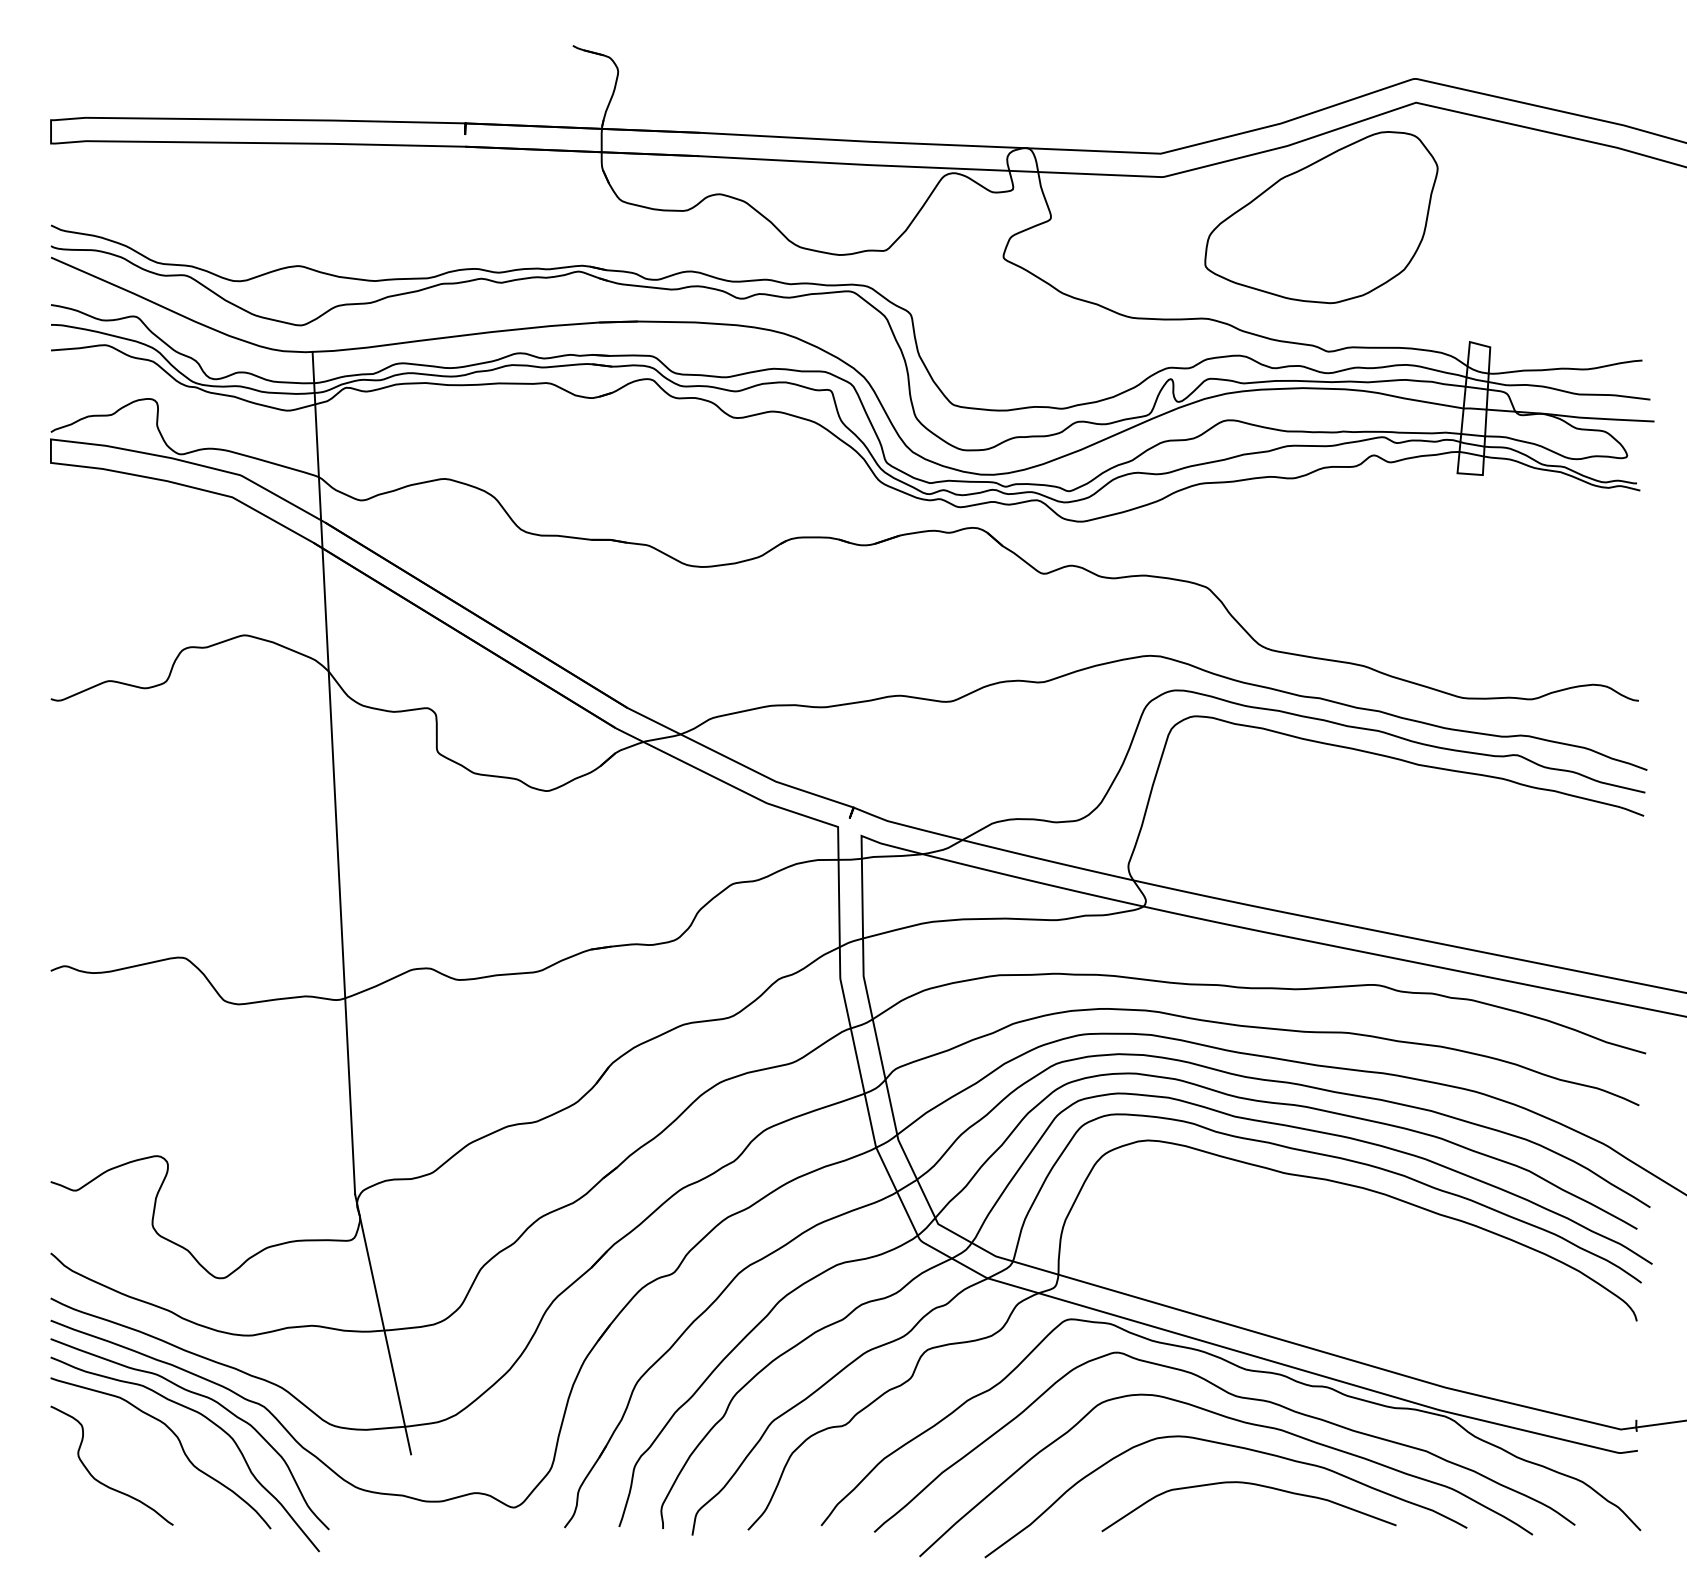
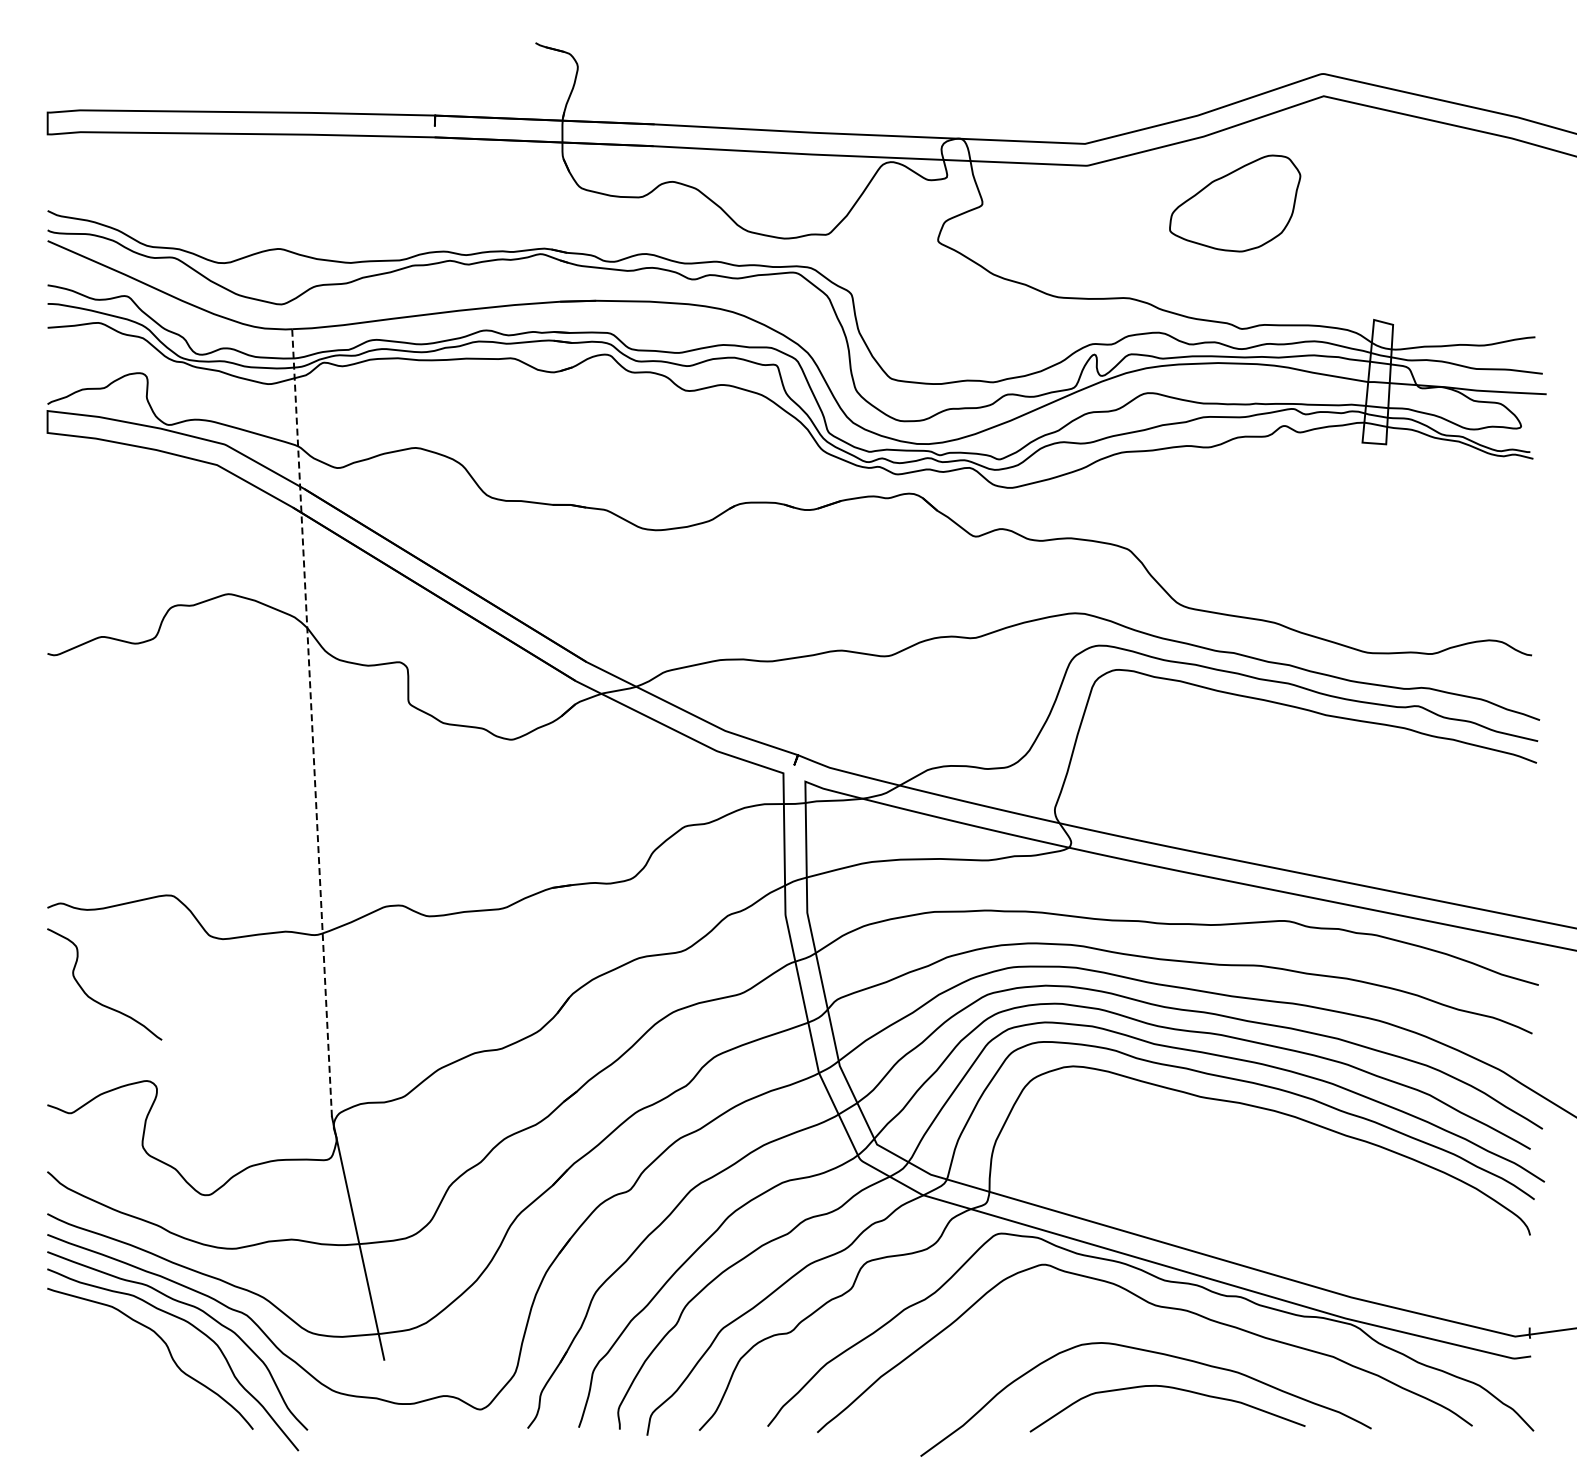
part: (1320, 217) -> (1234, 203), size x0.6
line: (334, 772) -> (312, 722), solid -> dashed
curve: (1238, 1421) -> (1157, 1329), removed
curve: (103, 1482) -> (96, 1000), moved

